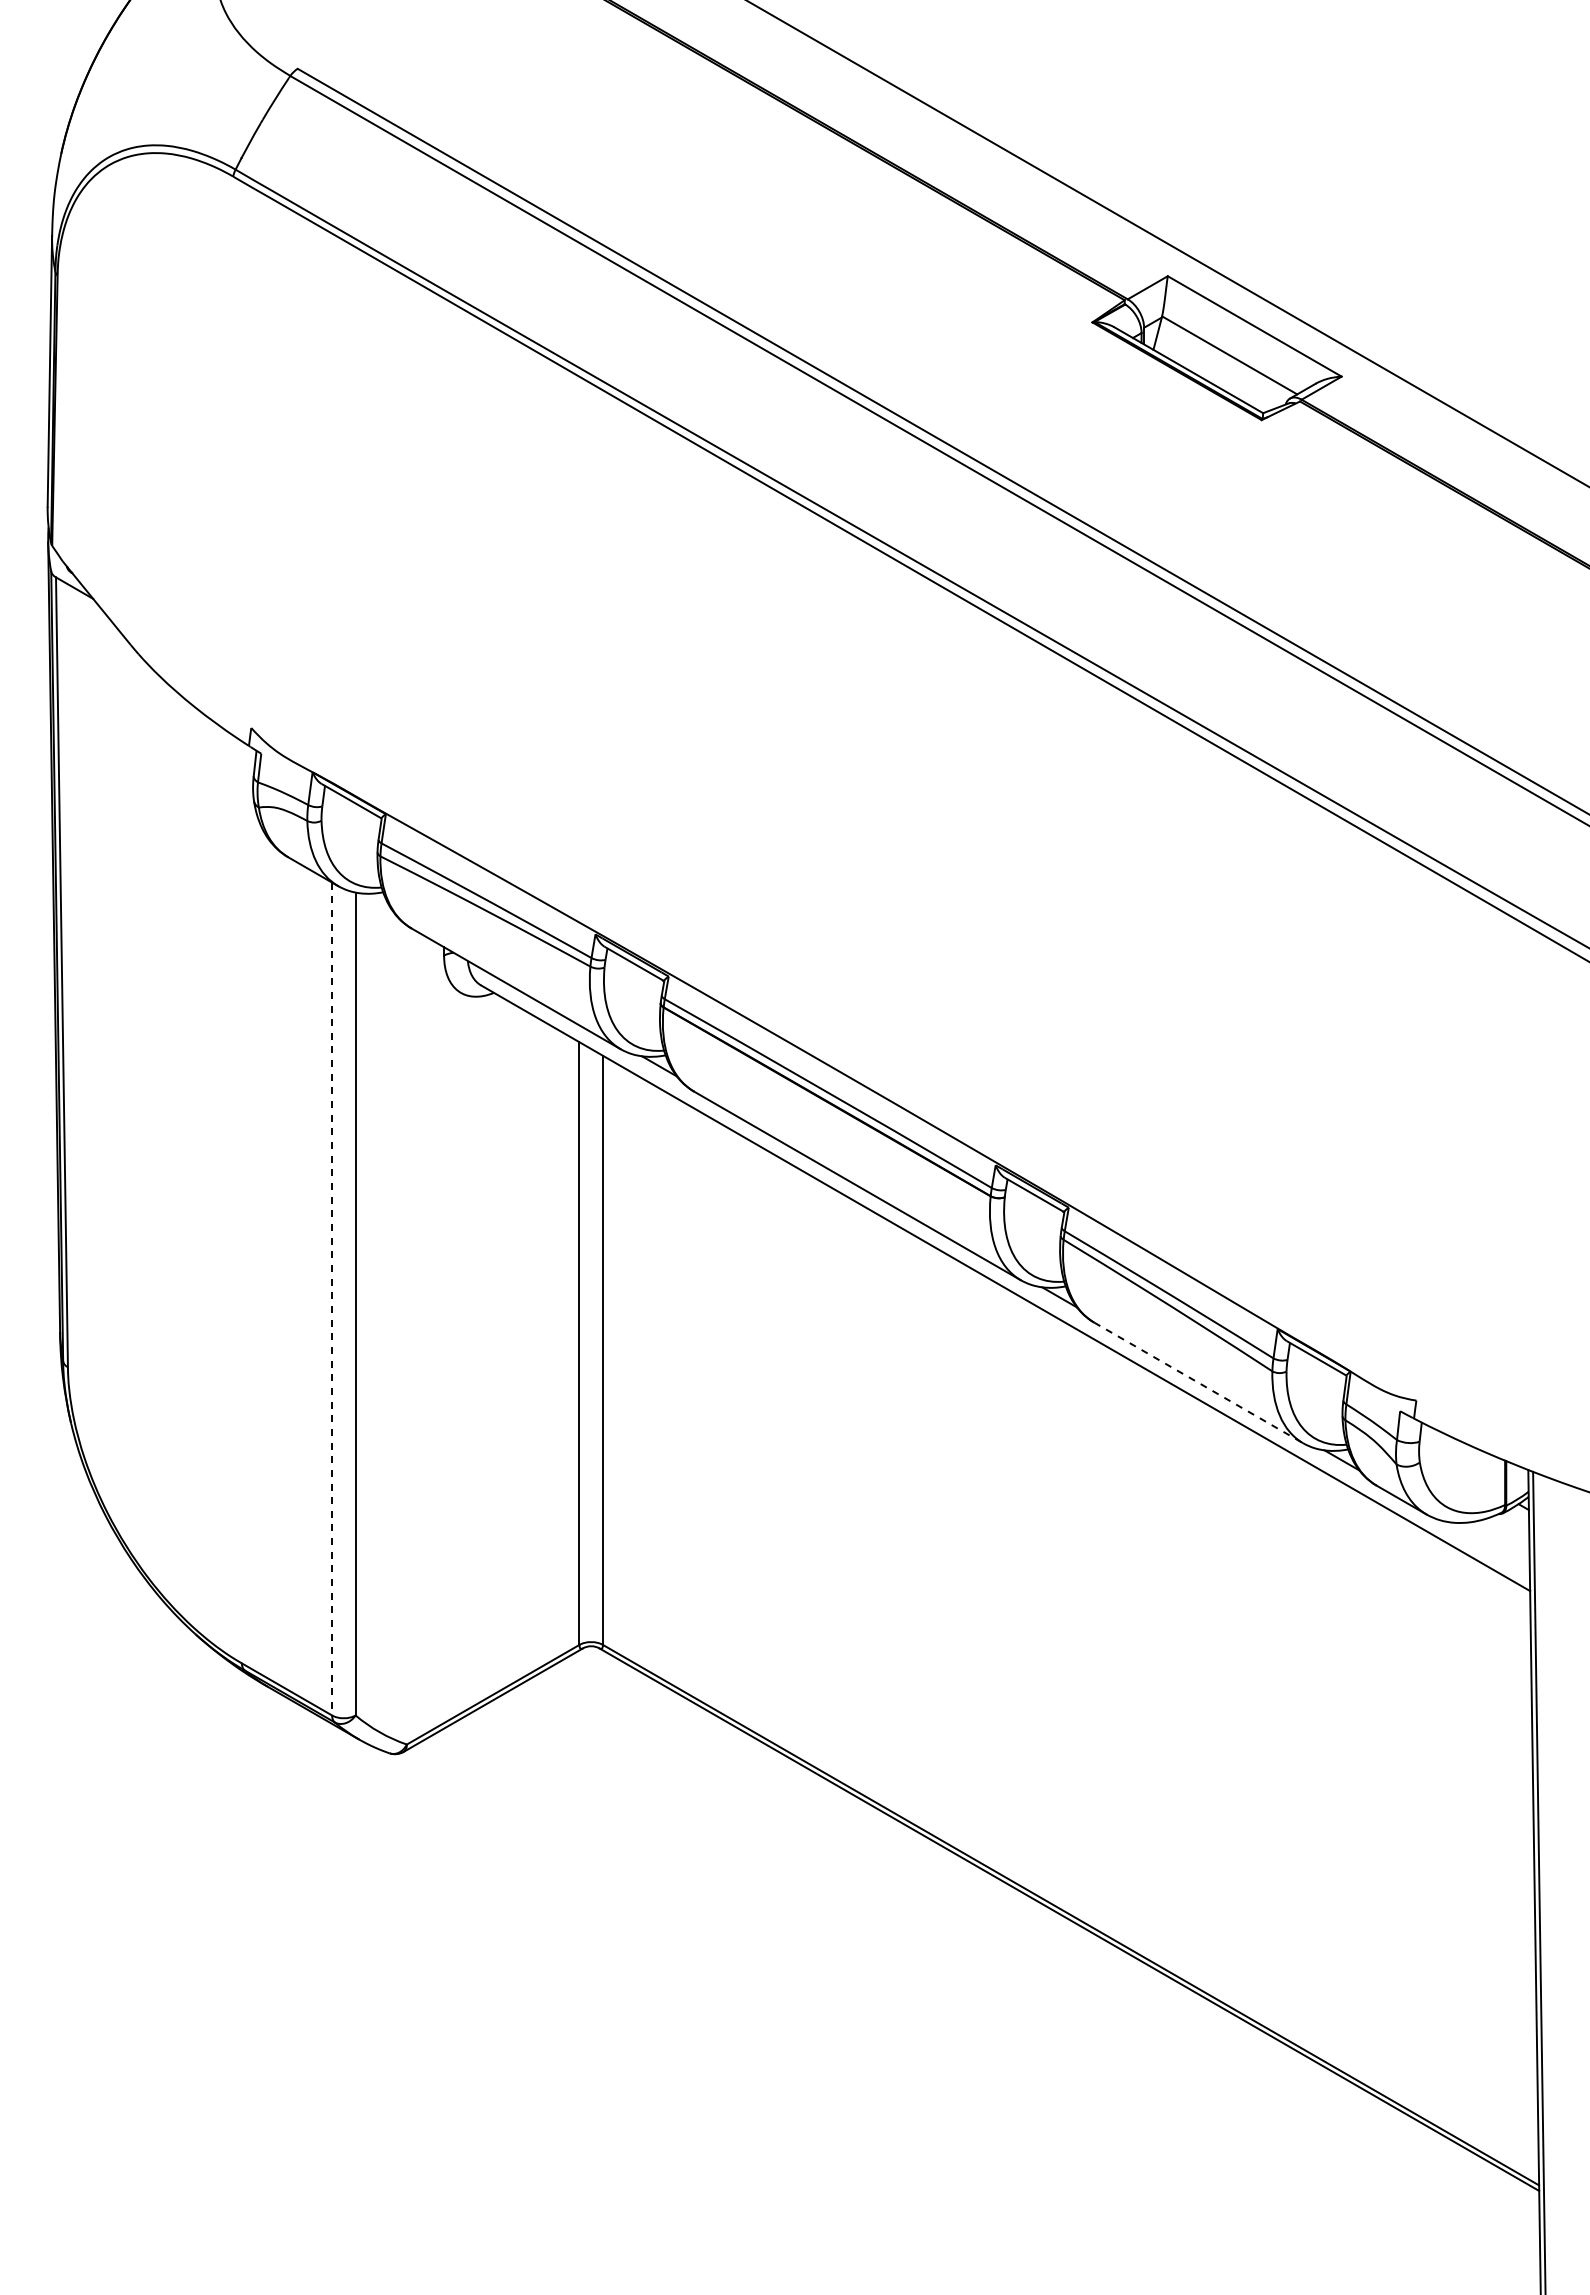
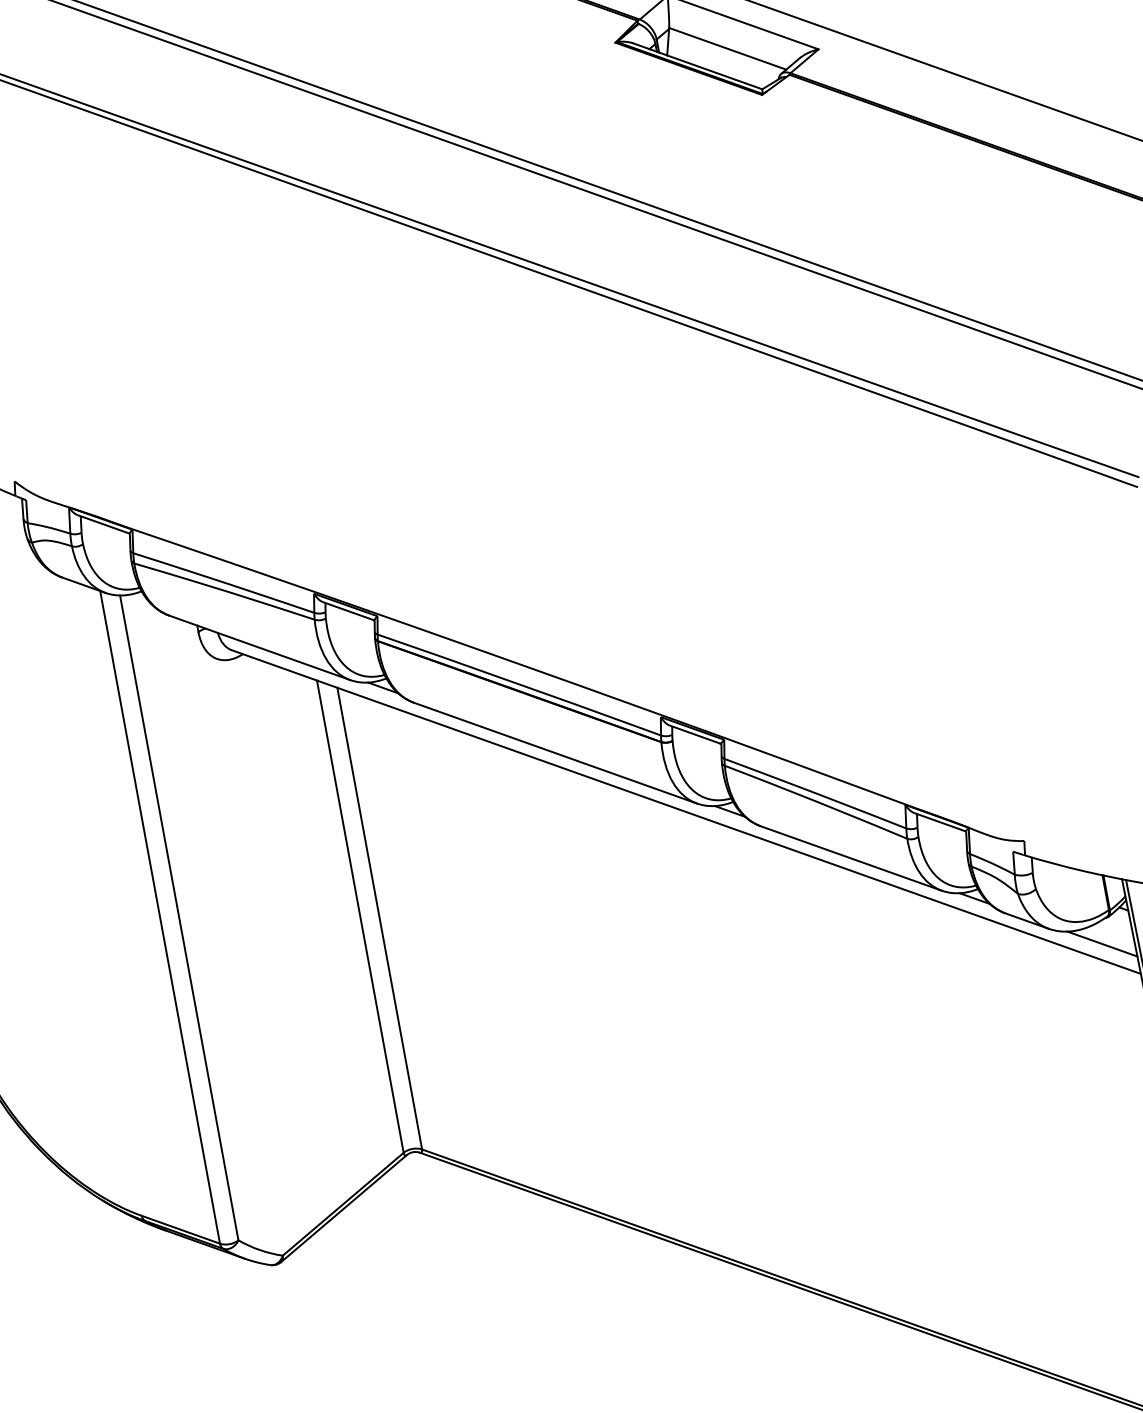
line: (332, 1299) -> (160, 917), dashed -> solid
line: (1198, 1382) -> (851, 858), dashed -> solid
line: (1489, 1545) -> (1102, 944), added

